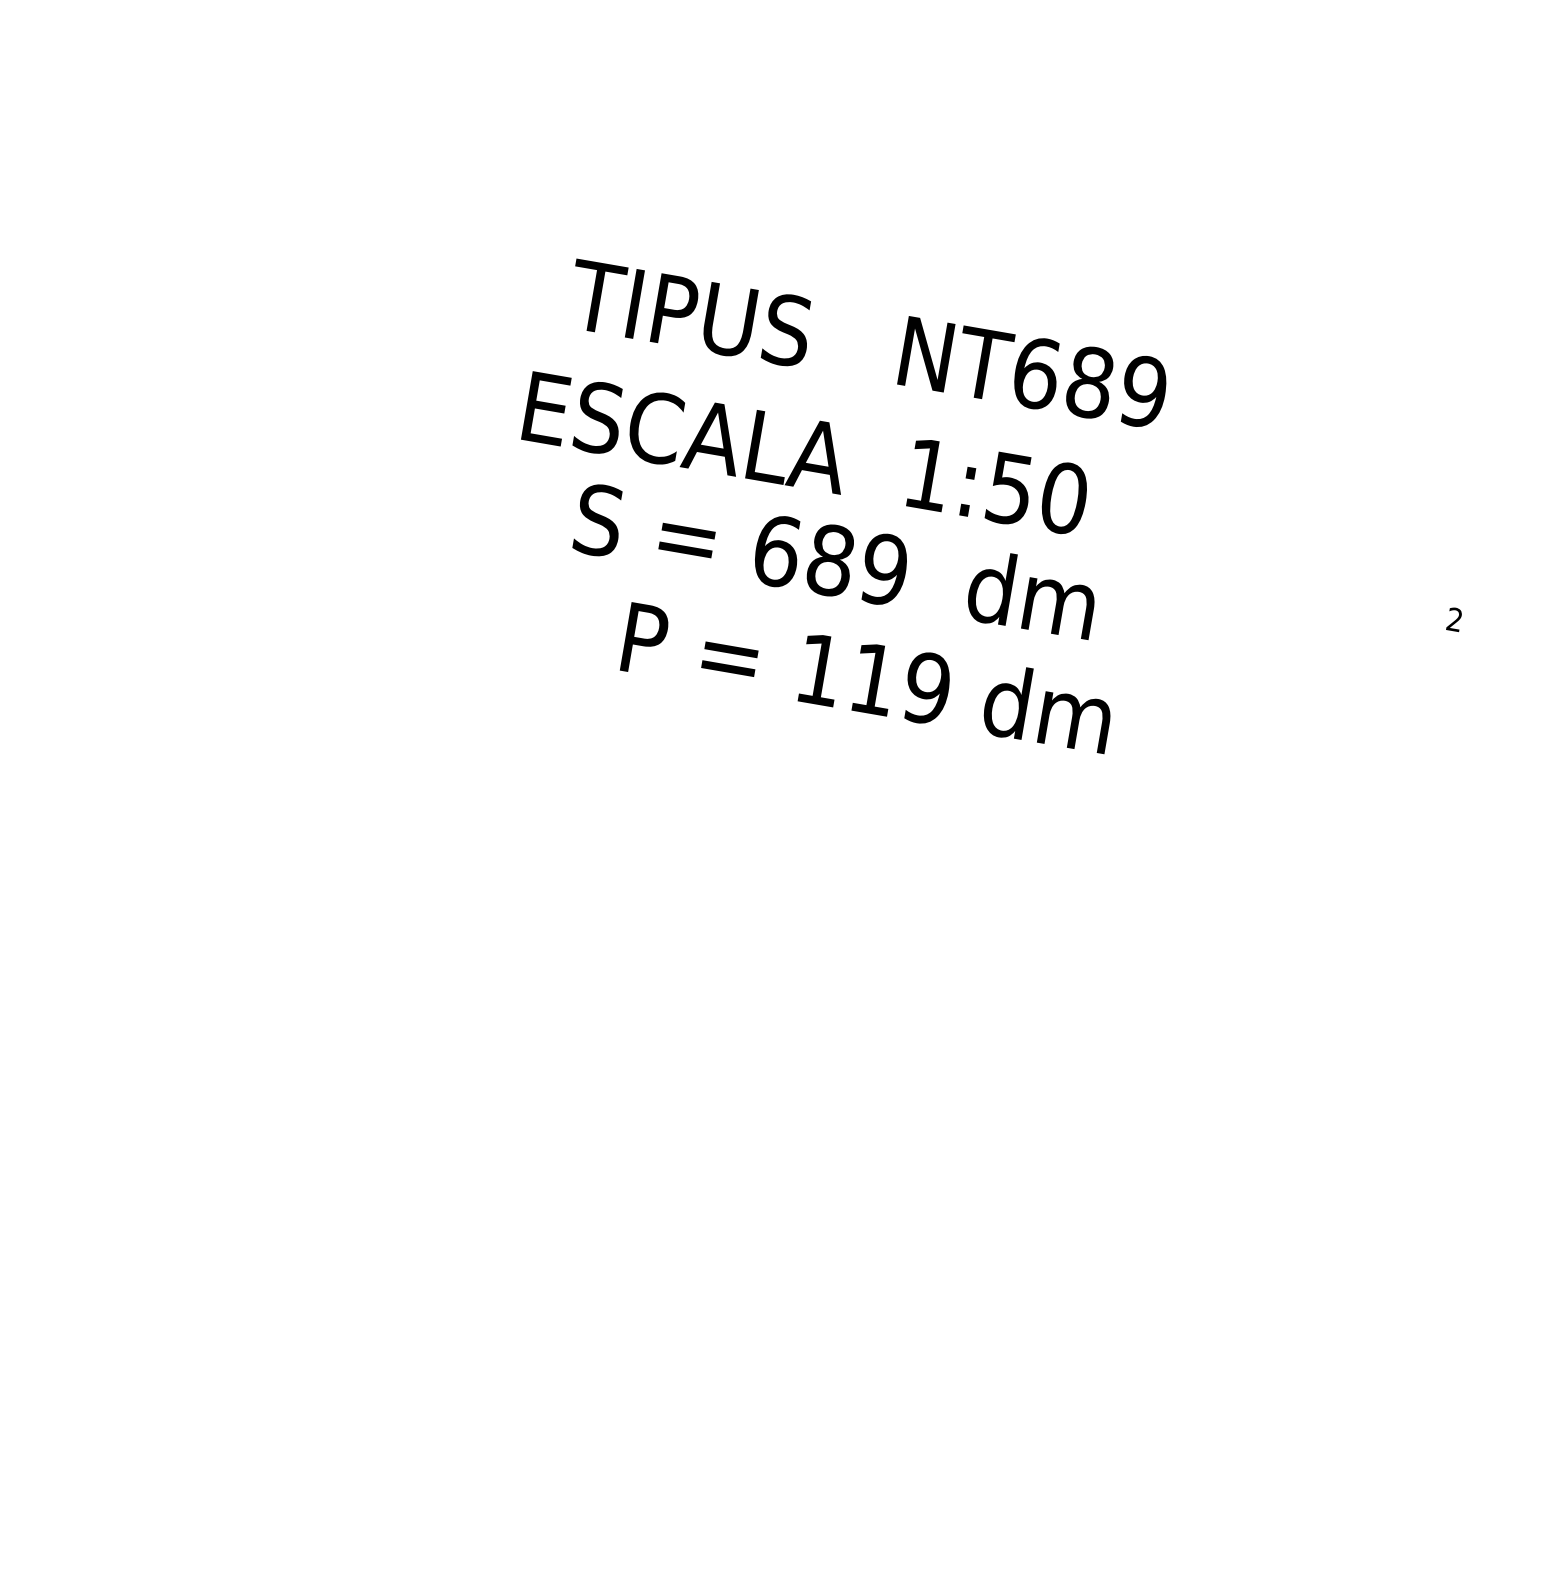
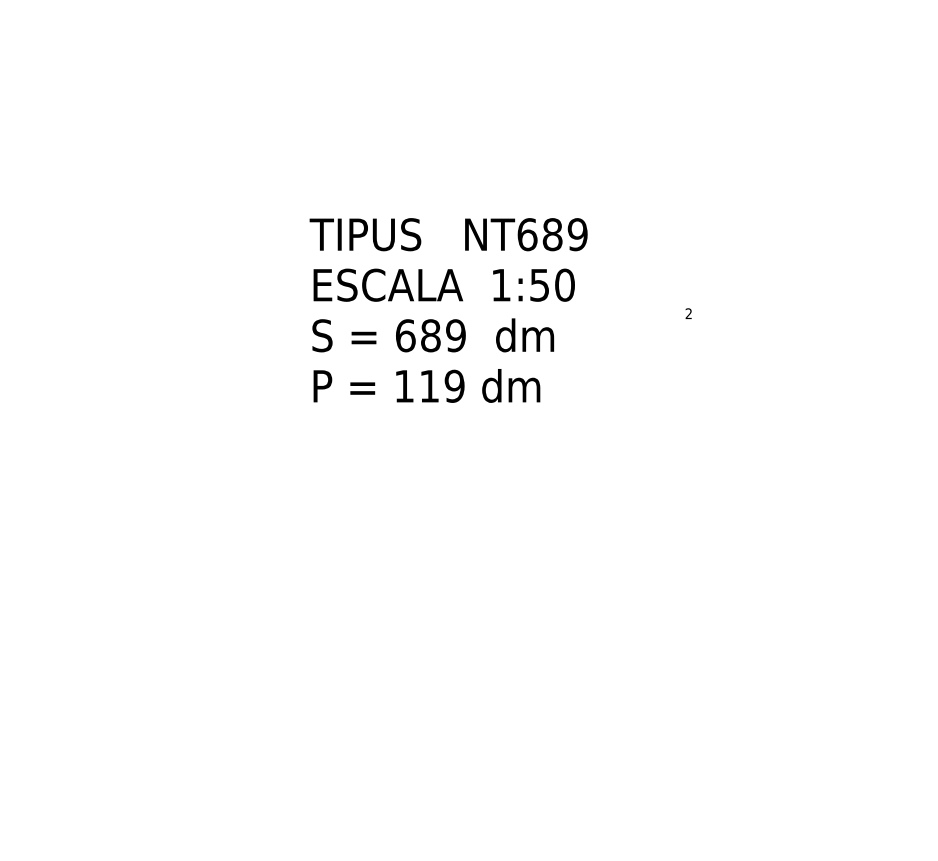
text: (867, 343) -> (448, 234), moved
text: (804, 451) -> (443, 284), moved
text: (836, 560) -> (433, 335), moved

